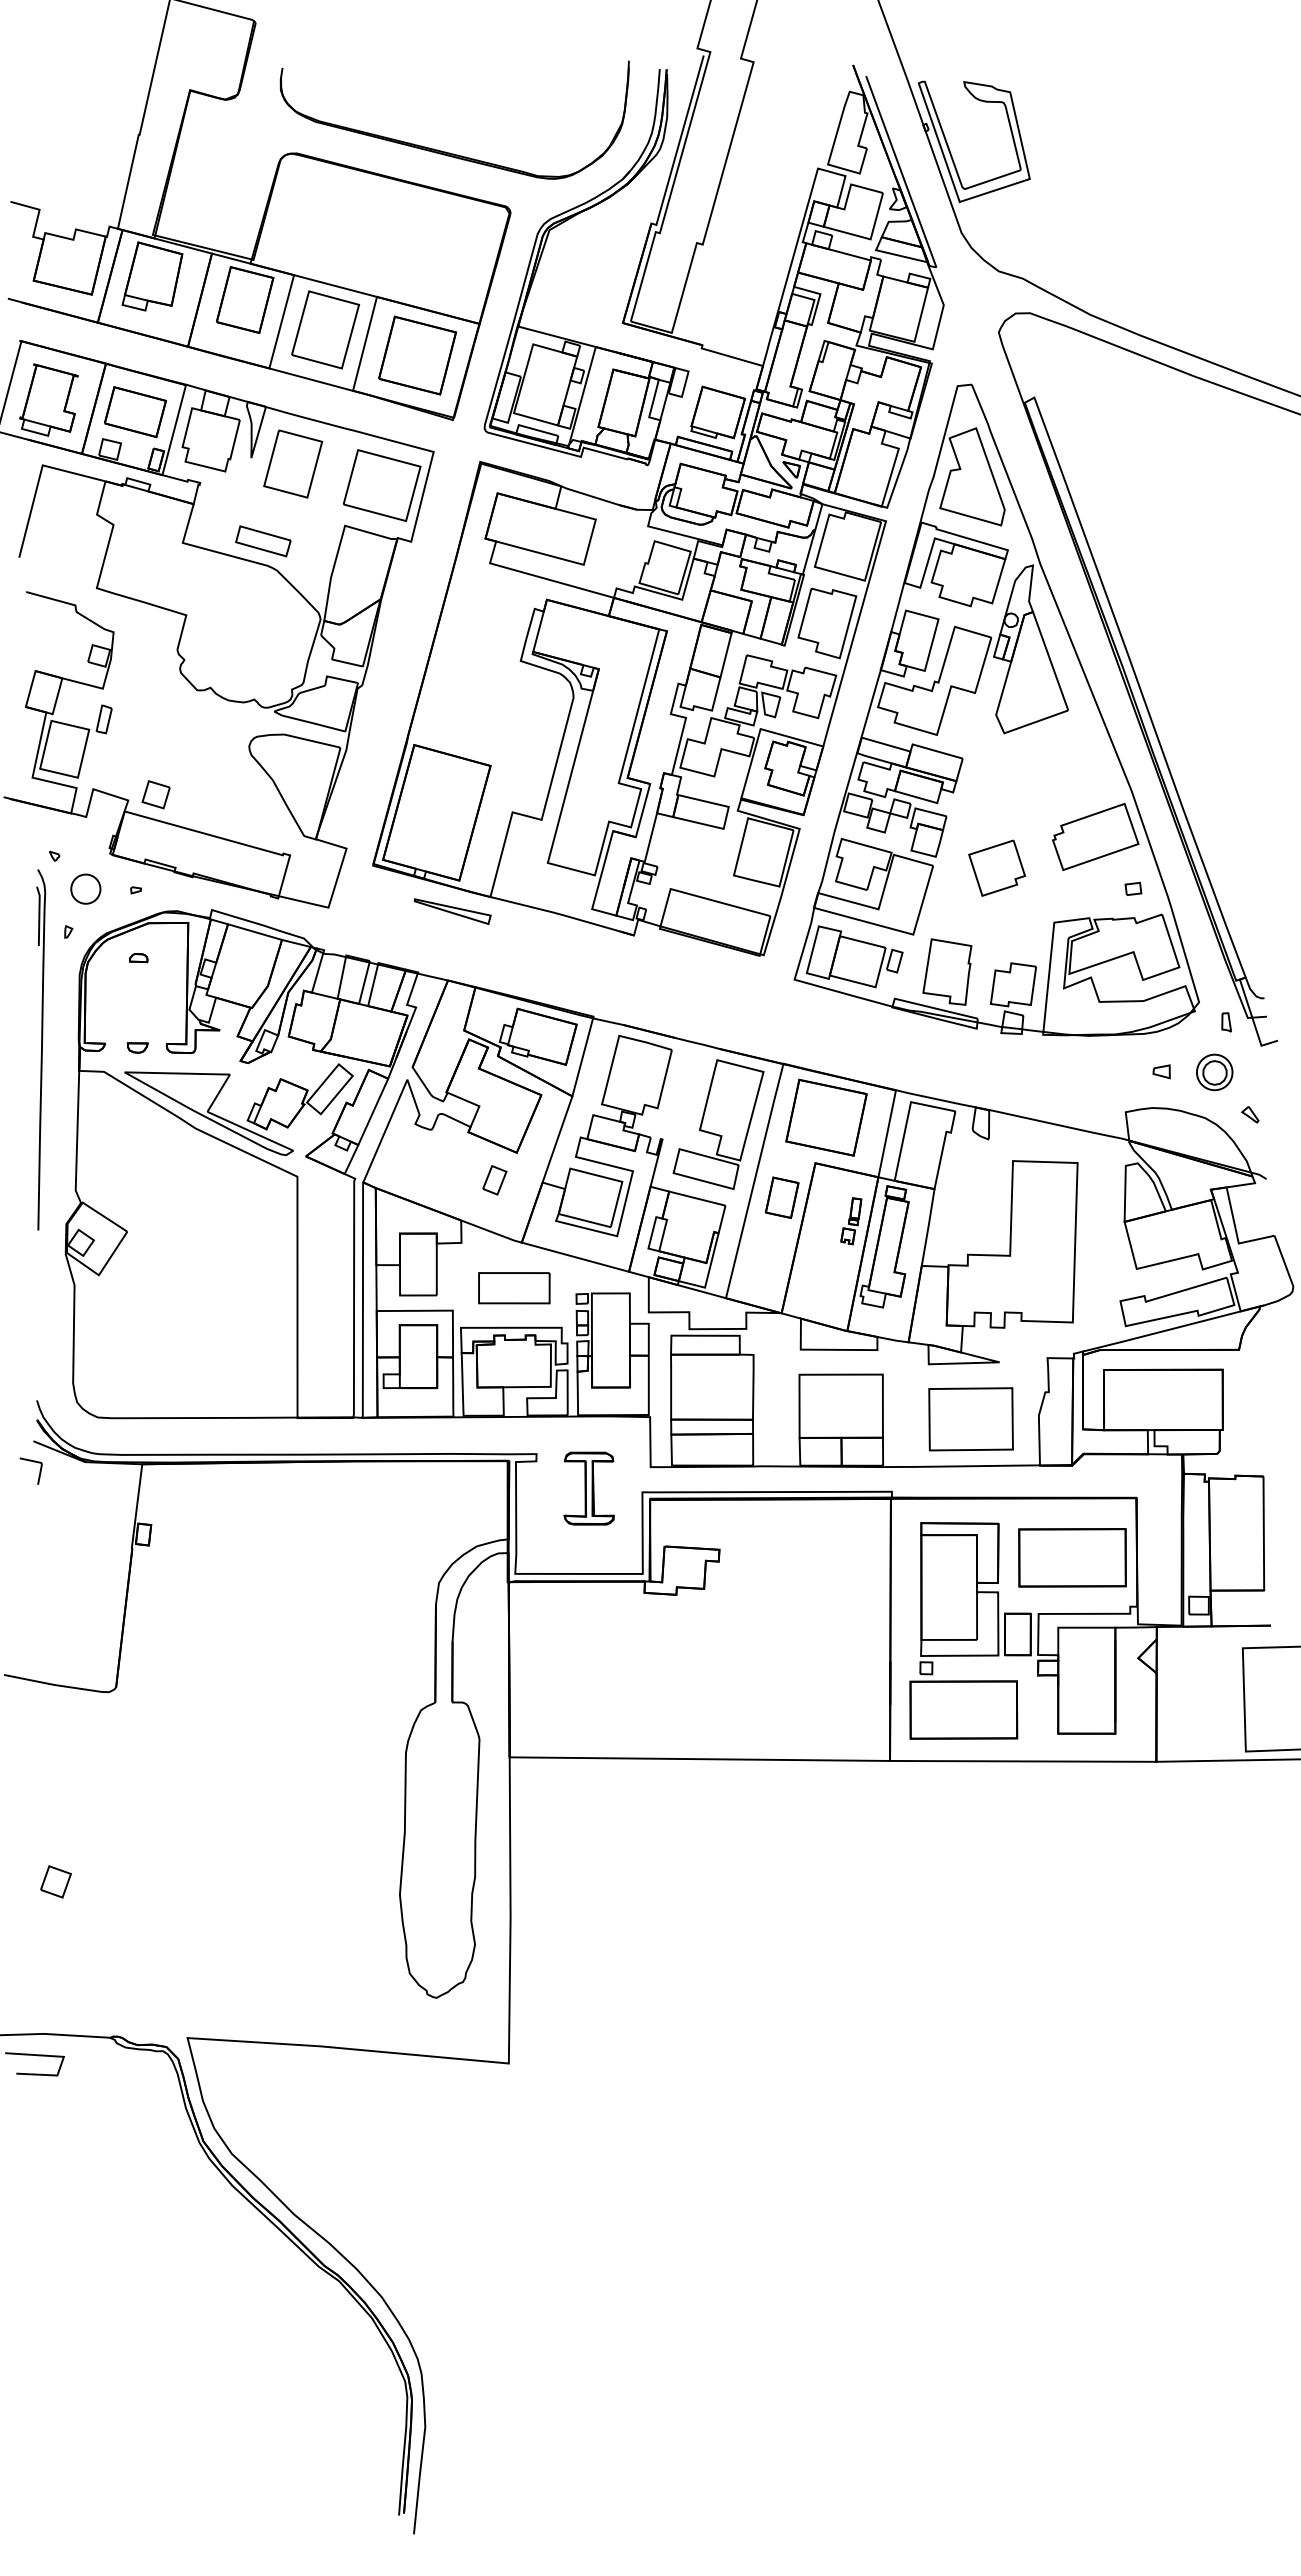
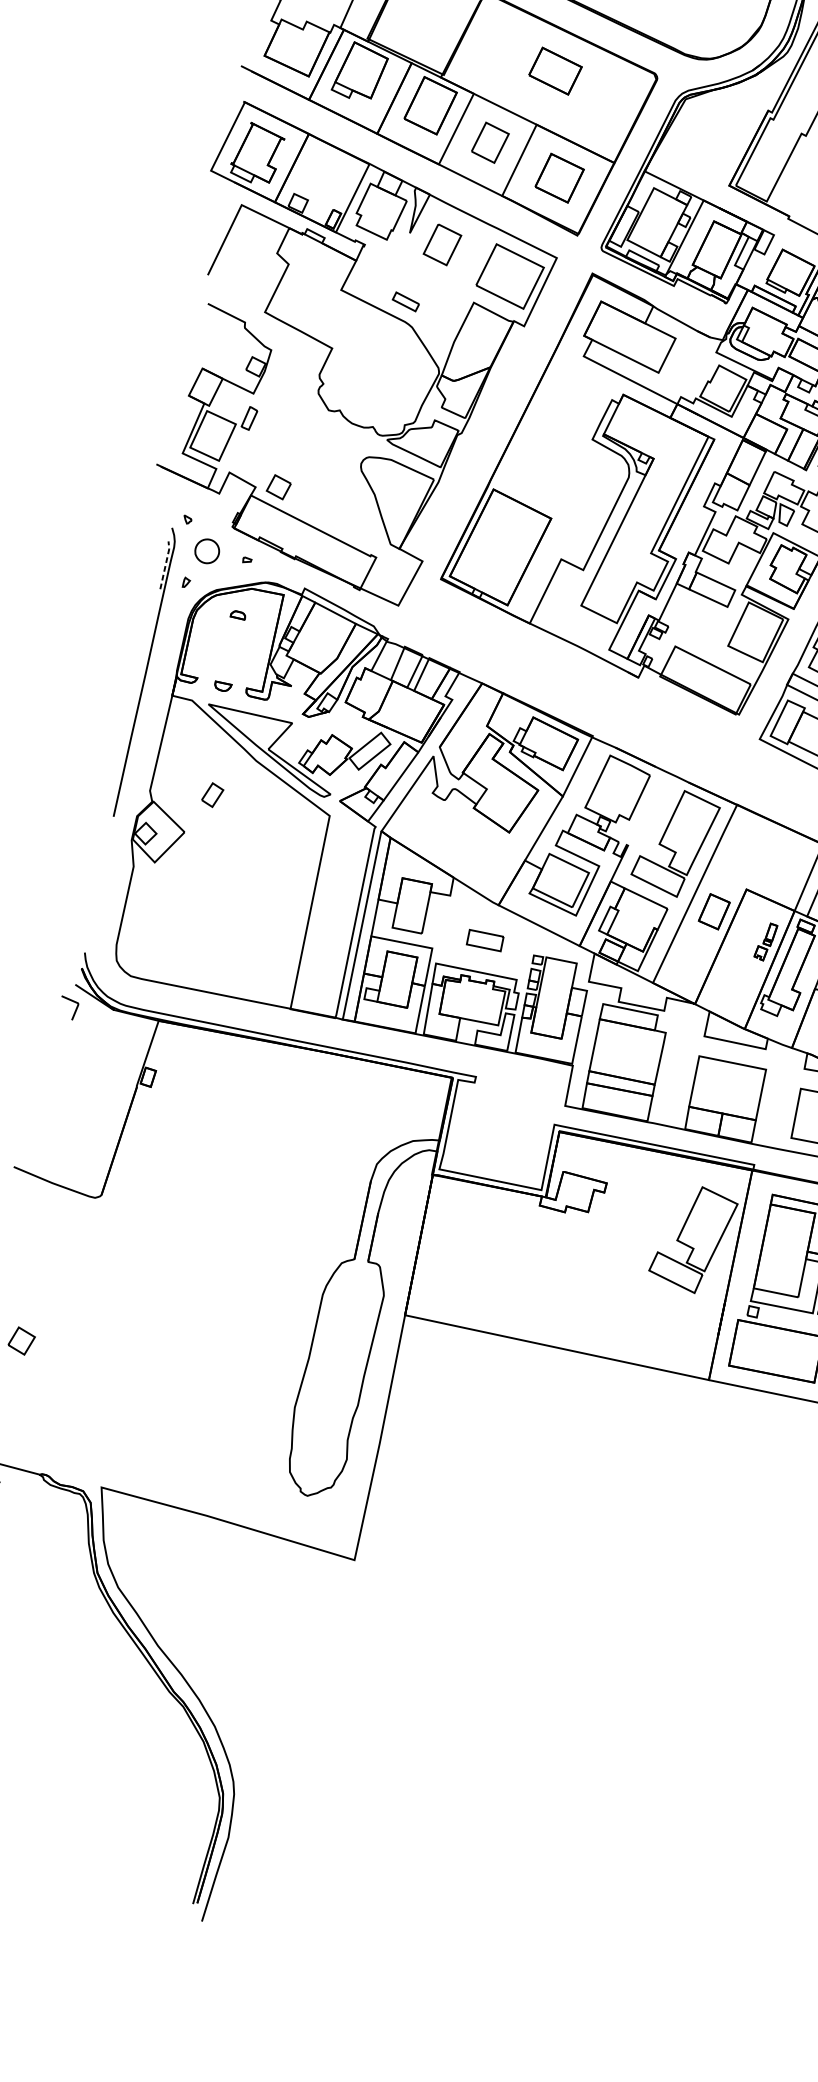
part: (325, 329) -> (490, 142), size x0.6
part: (417, 355) -> (559, 178), size x0.7
part: (135, 412) -> (555, 71), moved
part: (293, 463) -> (442, 244), size x0.7
part: (263, 541) -> (406, 301), size x0.6
part: (452, 911) -> (497, 628), removed
line: (39, 915) -> (165, 564), solid -> dashed
part: (826, 1117) -> (762, 854), removed
part: (494, 1180) -> (212, 795), moved
part: (514, 1288) -> (485, 940), size x0.6
part: (588, 1488) -> (511, 1112), removed
part: (836, 1595) -> (693, 1238), added

